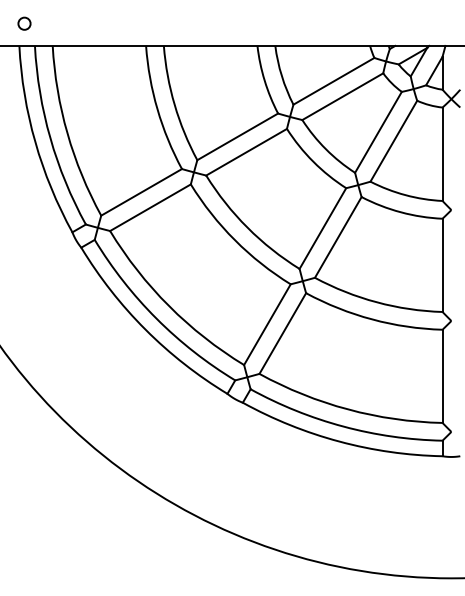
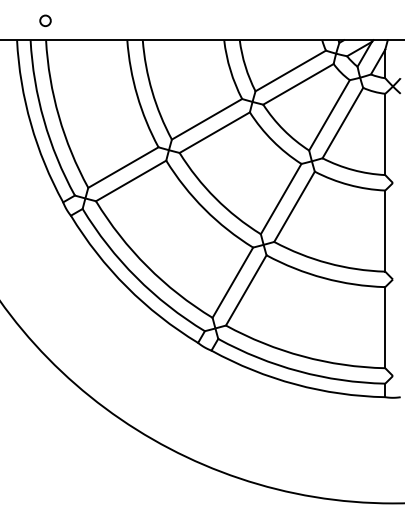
circle: (24, 23) -> (45, 20), moved

